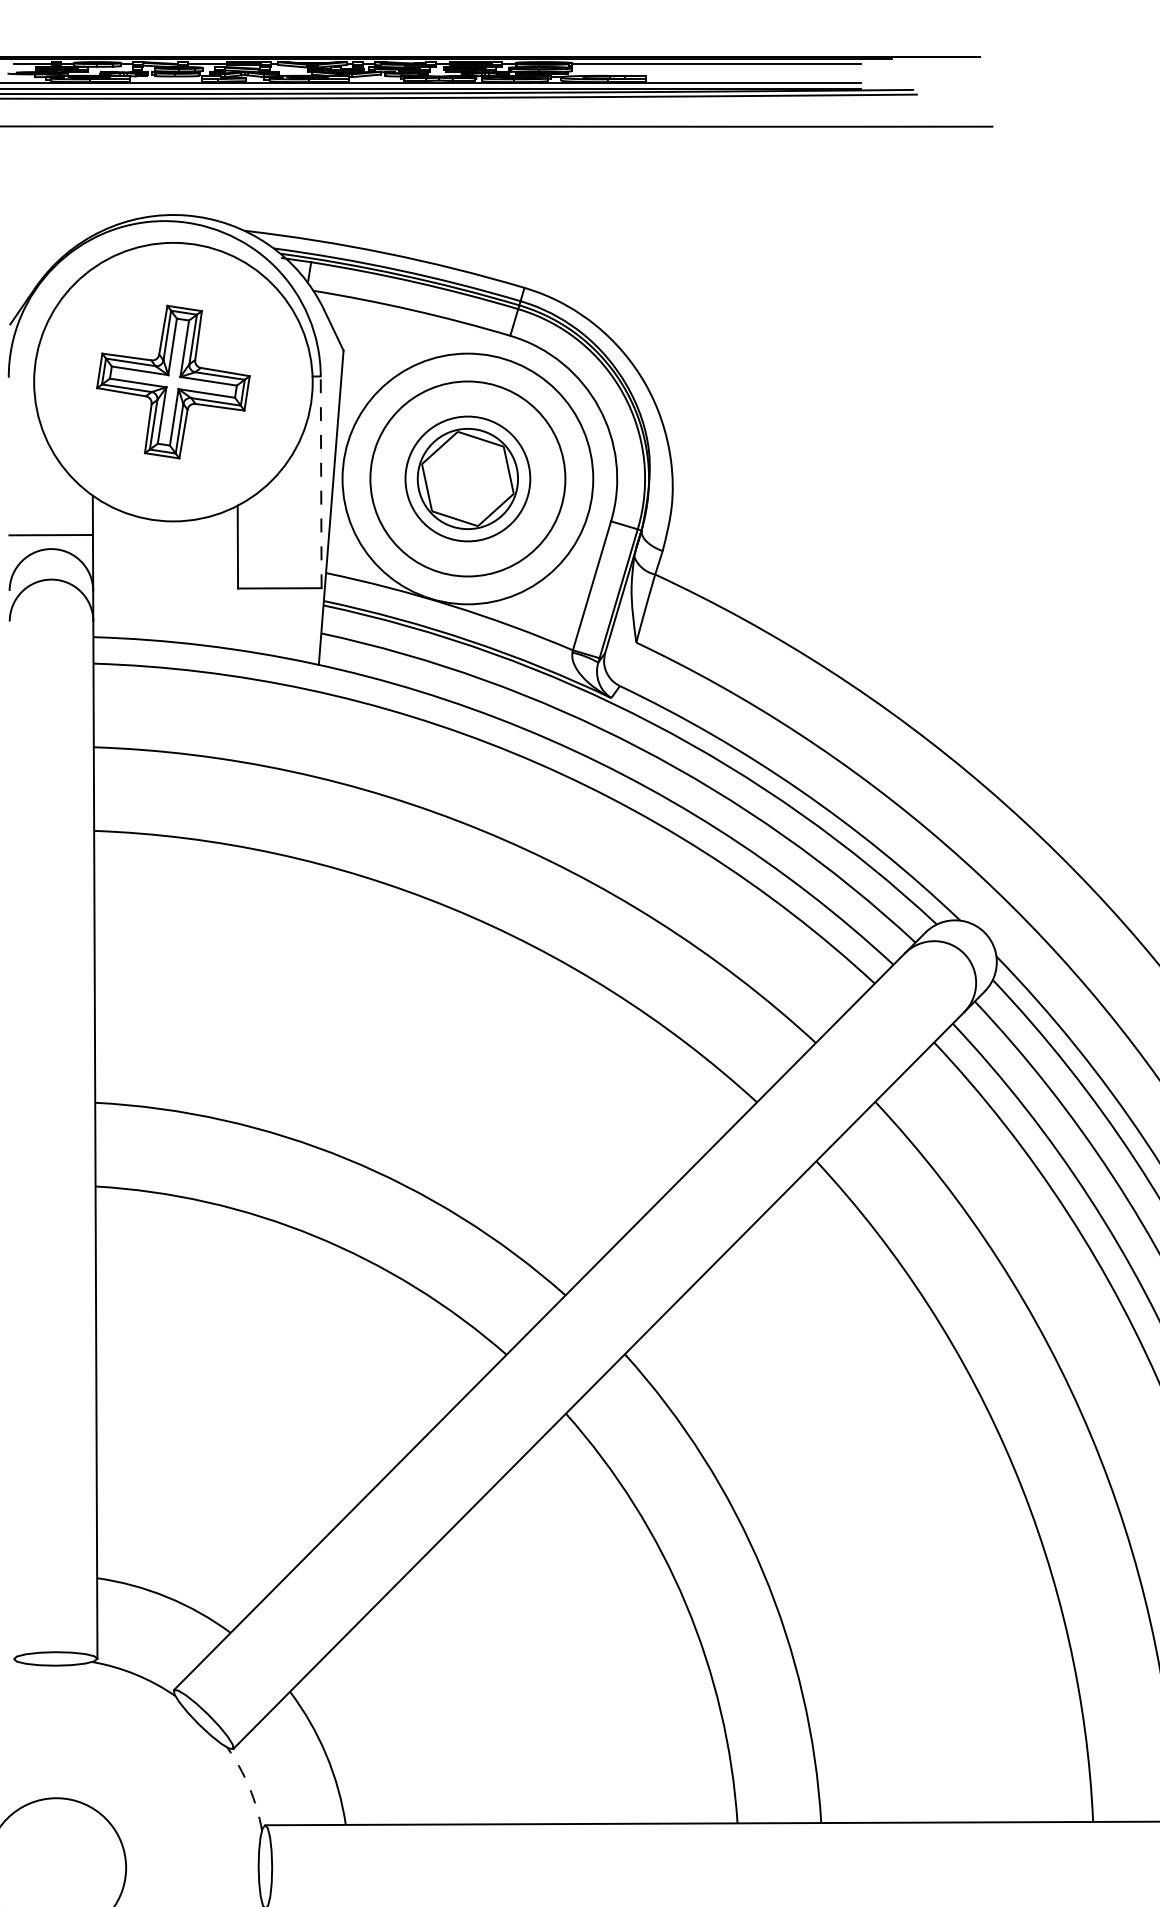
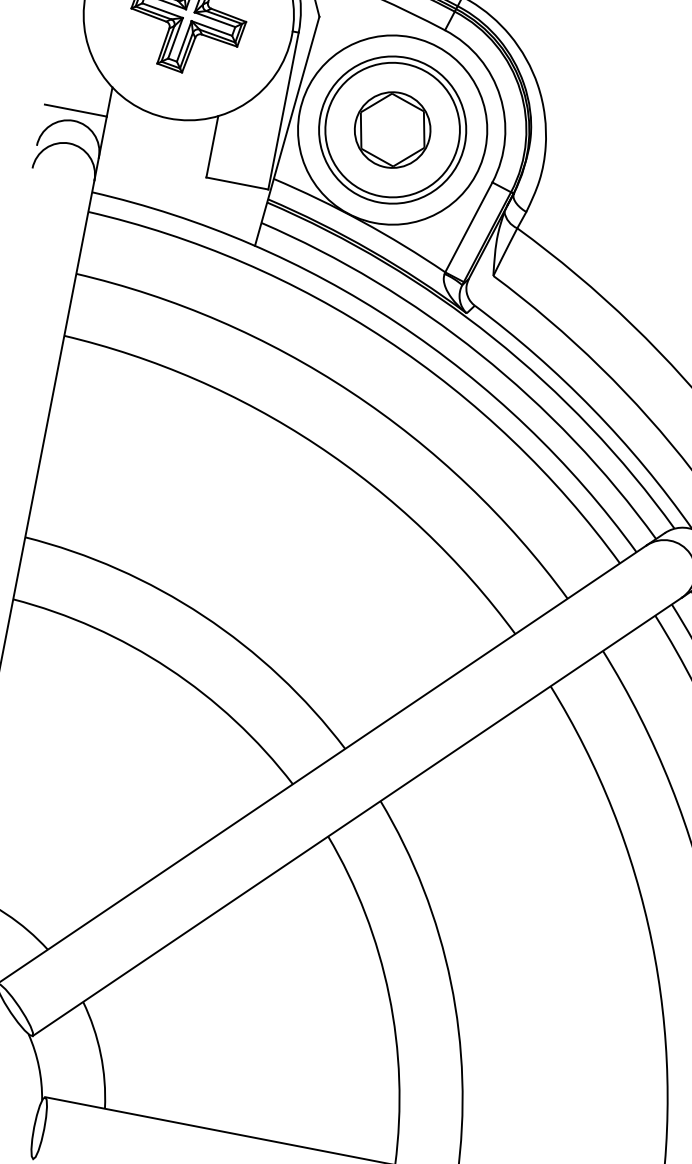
circle: (467, 478) -> (392, 129), size x1.43
line: (321, 482) -> (283, 111), dashed -> solid
arc: (249, 1787) -> (39, 1066), dashed -> solid

